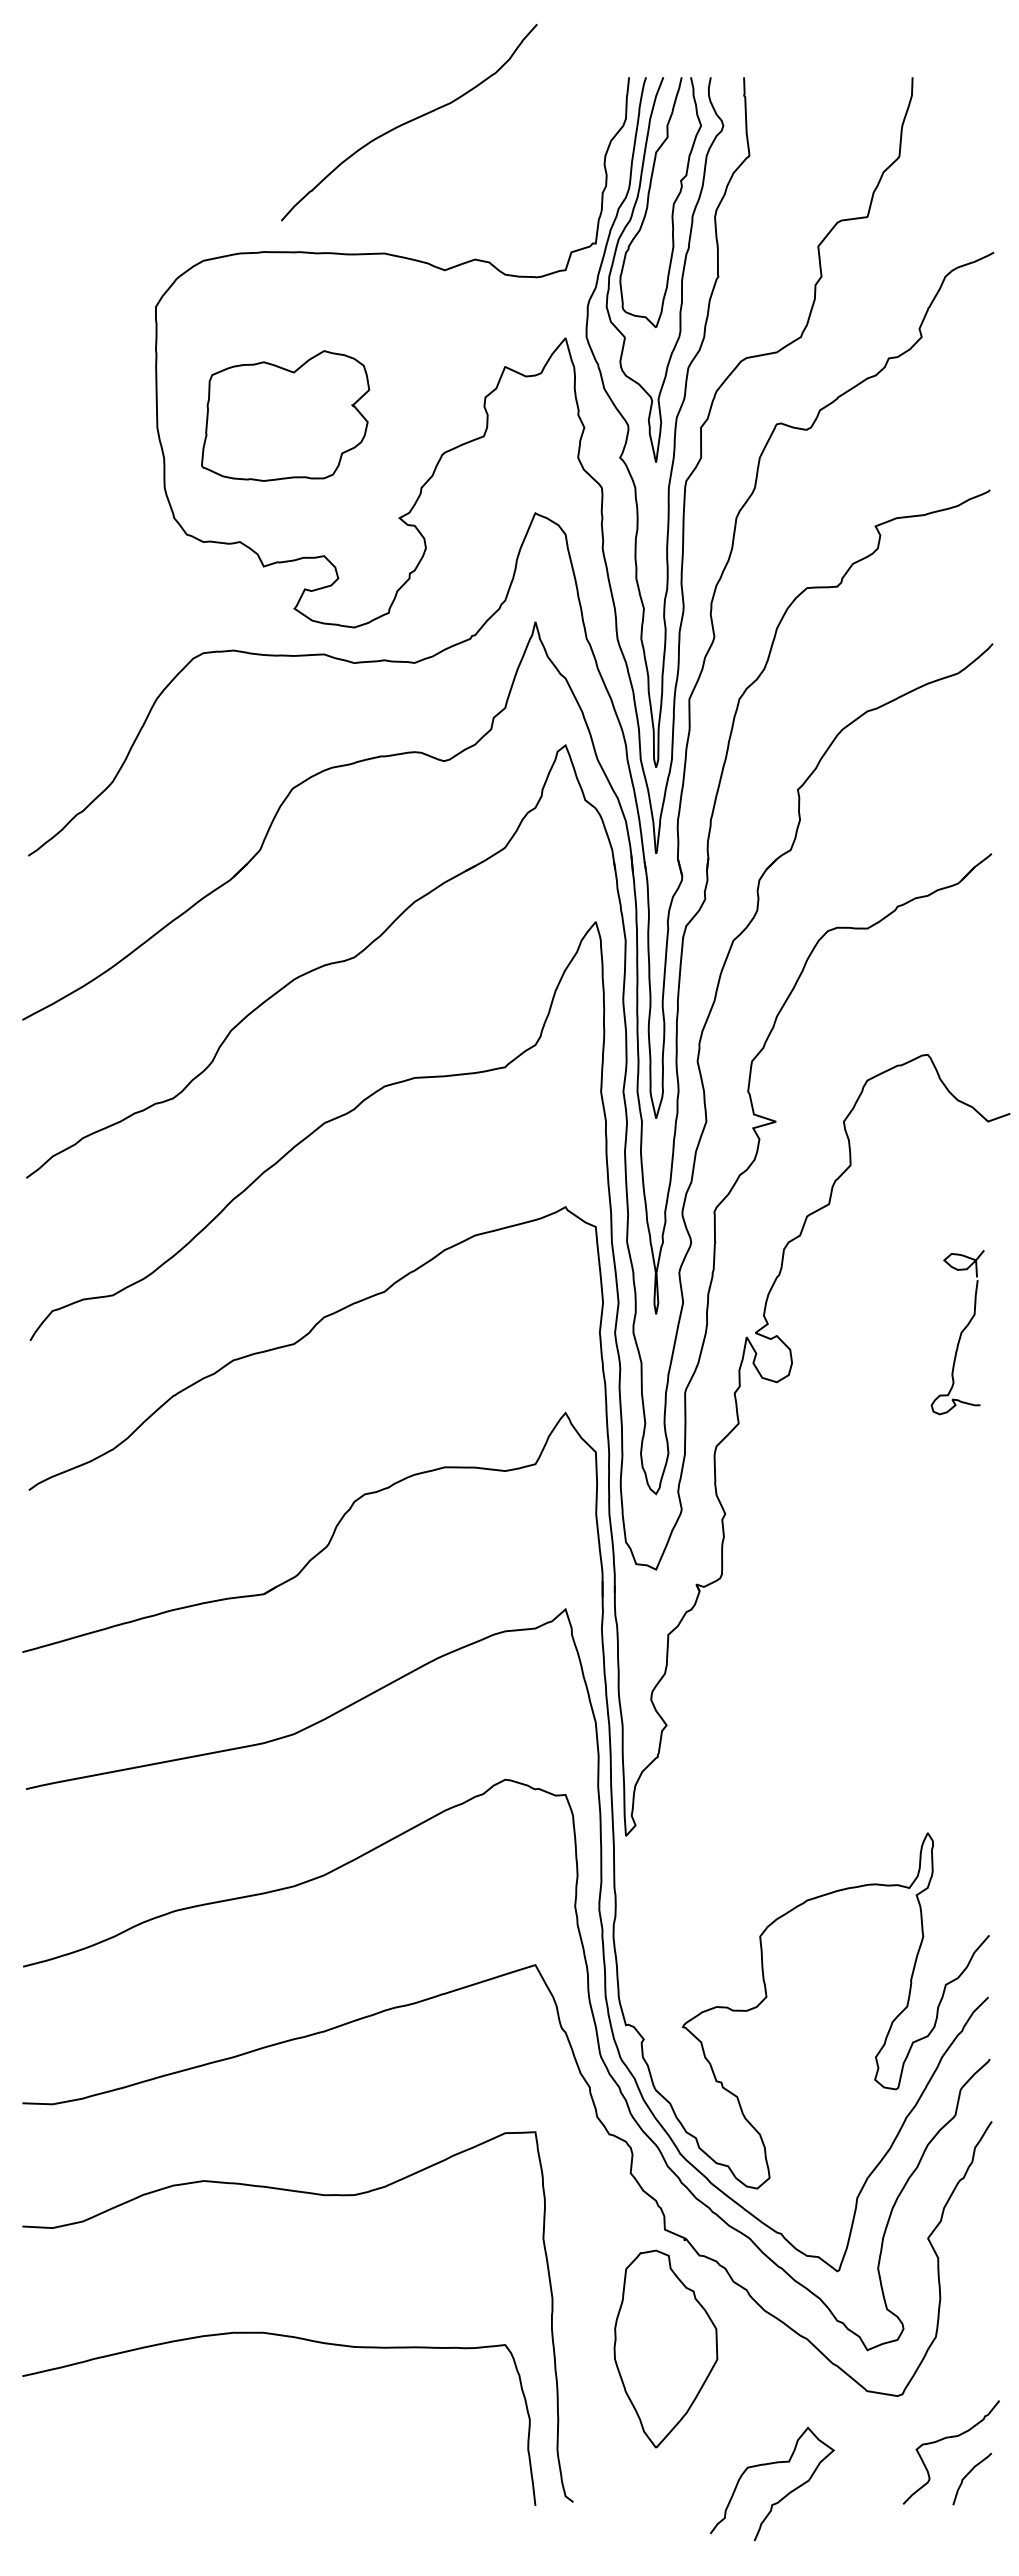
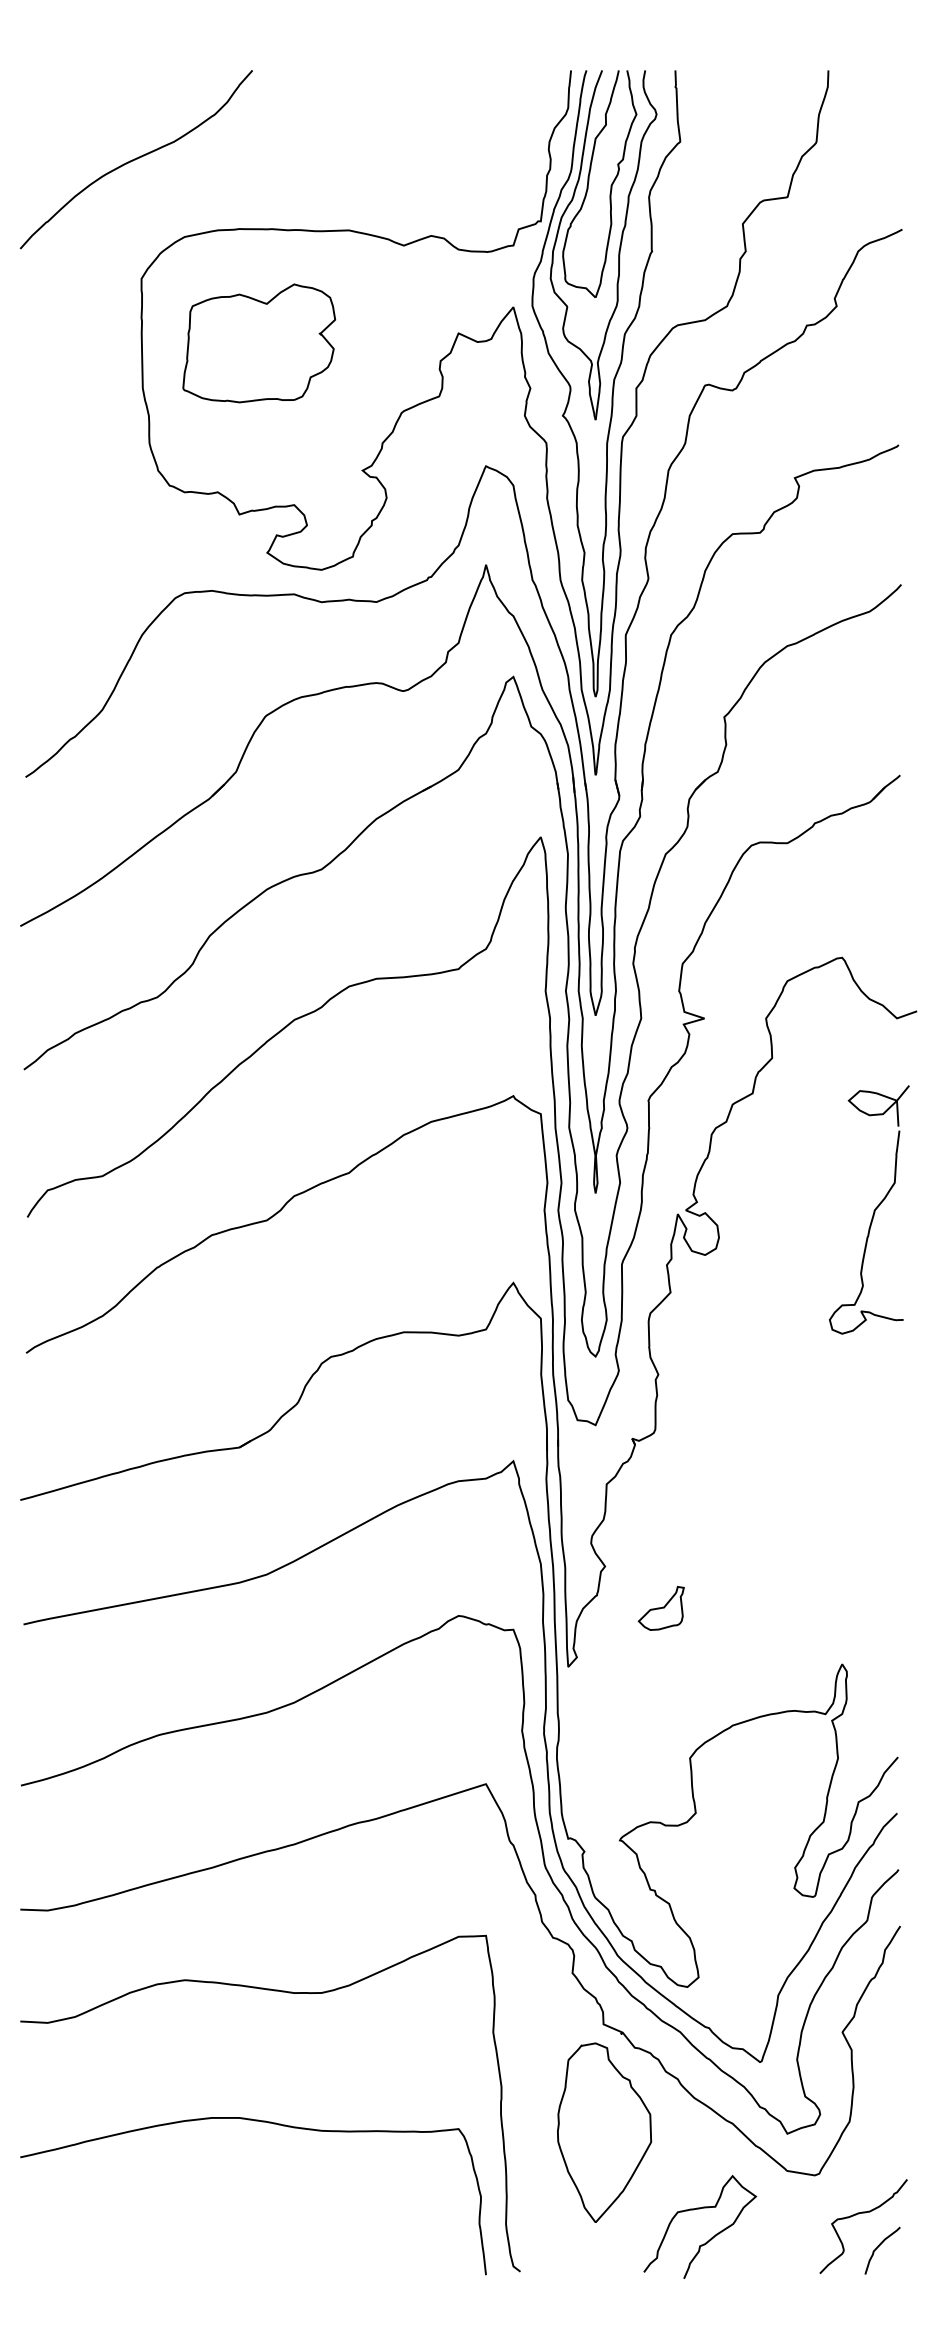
curve: (409, 122) -> (136, 159), moved
part: (285, 415) -> (259, 342), moved
part: (957, 1332) -> (869, 1209), size x1.67
part: (728, 1771) -> (661, 1608), added
curve: (783, 2496) -> (710, 2238), moved

